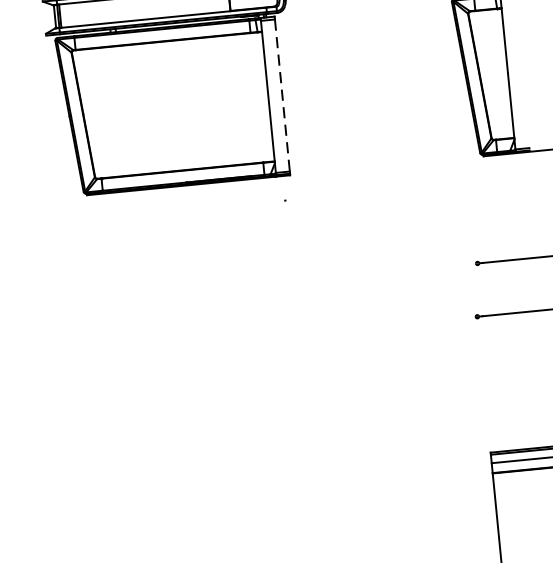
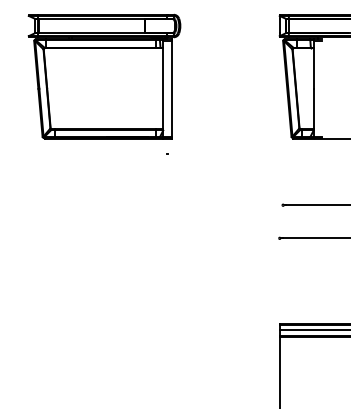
line: (283, 94) -> (172, 88), dashed -> solid

